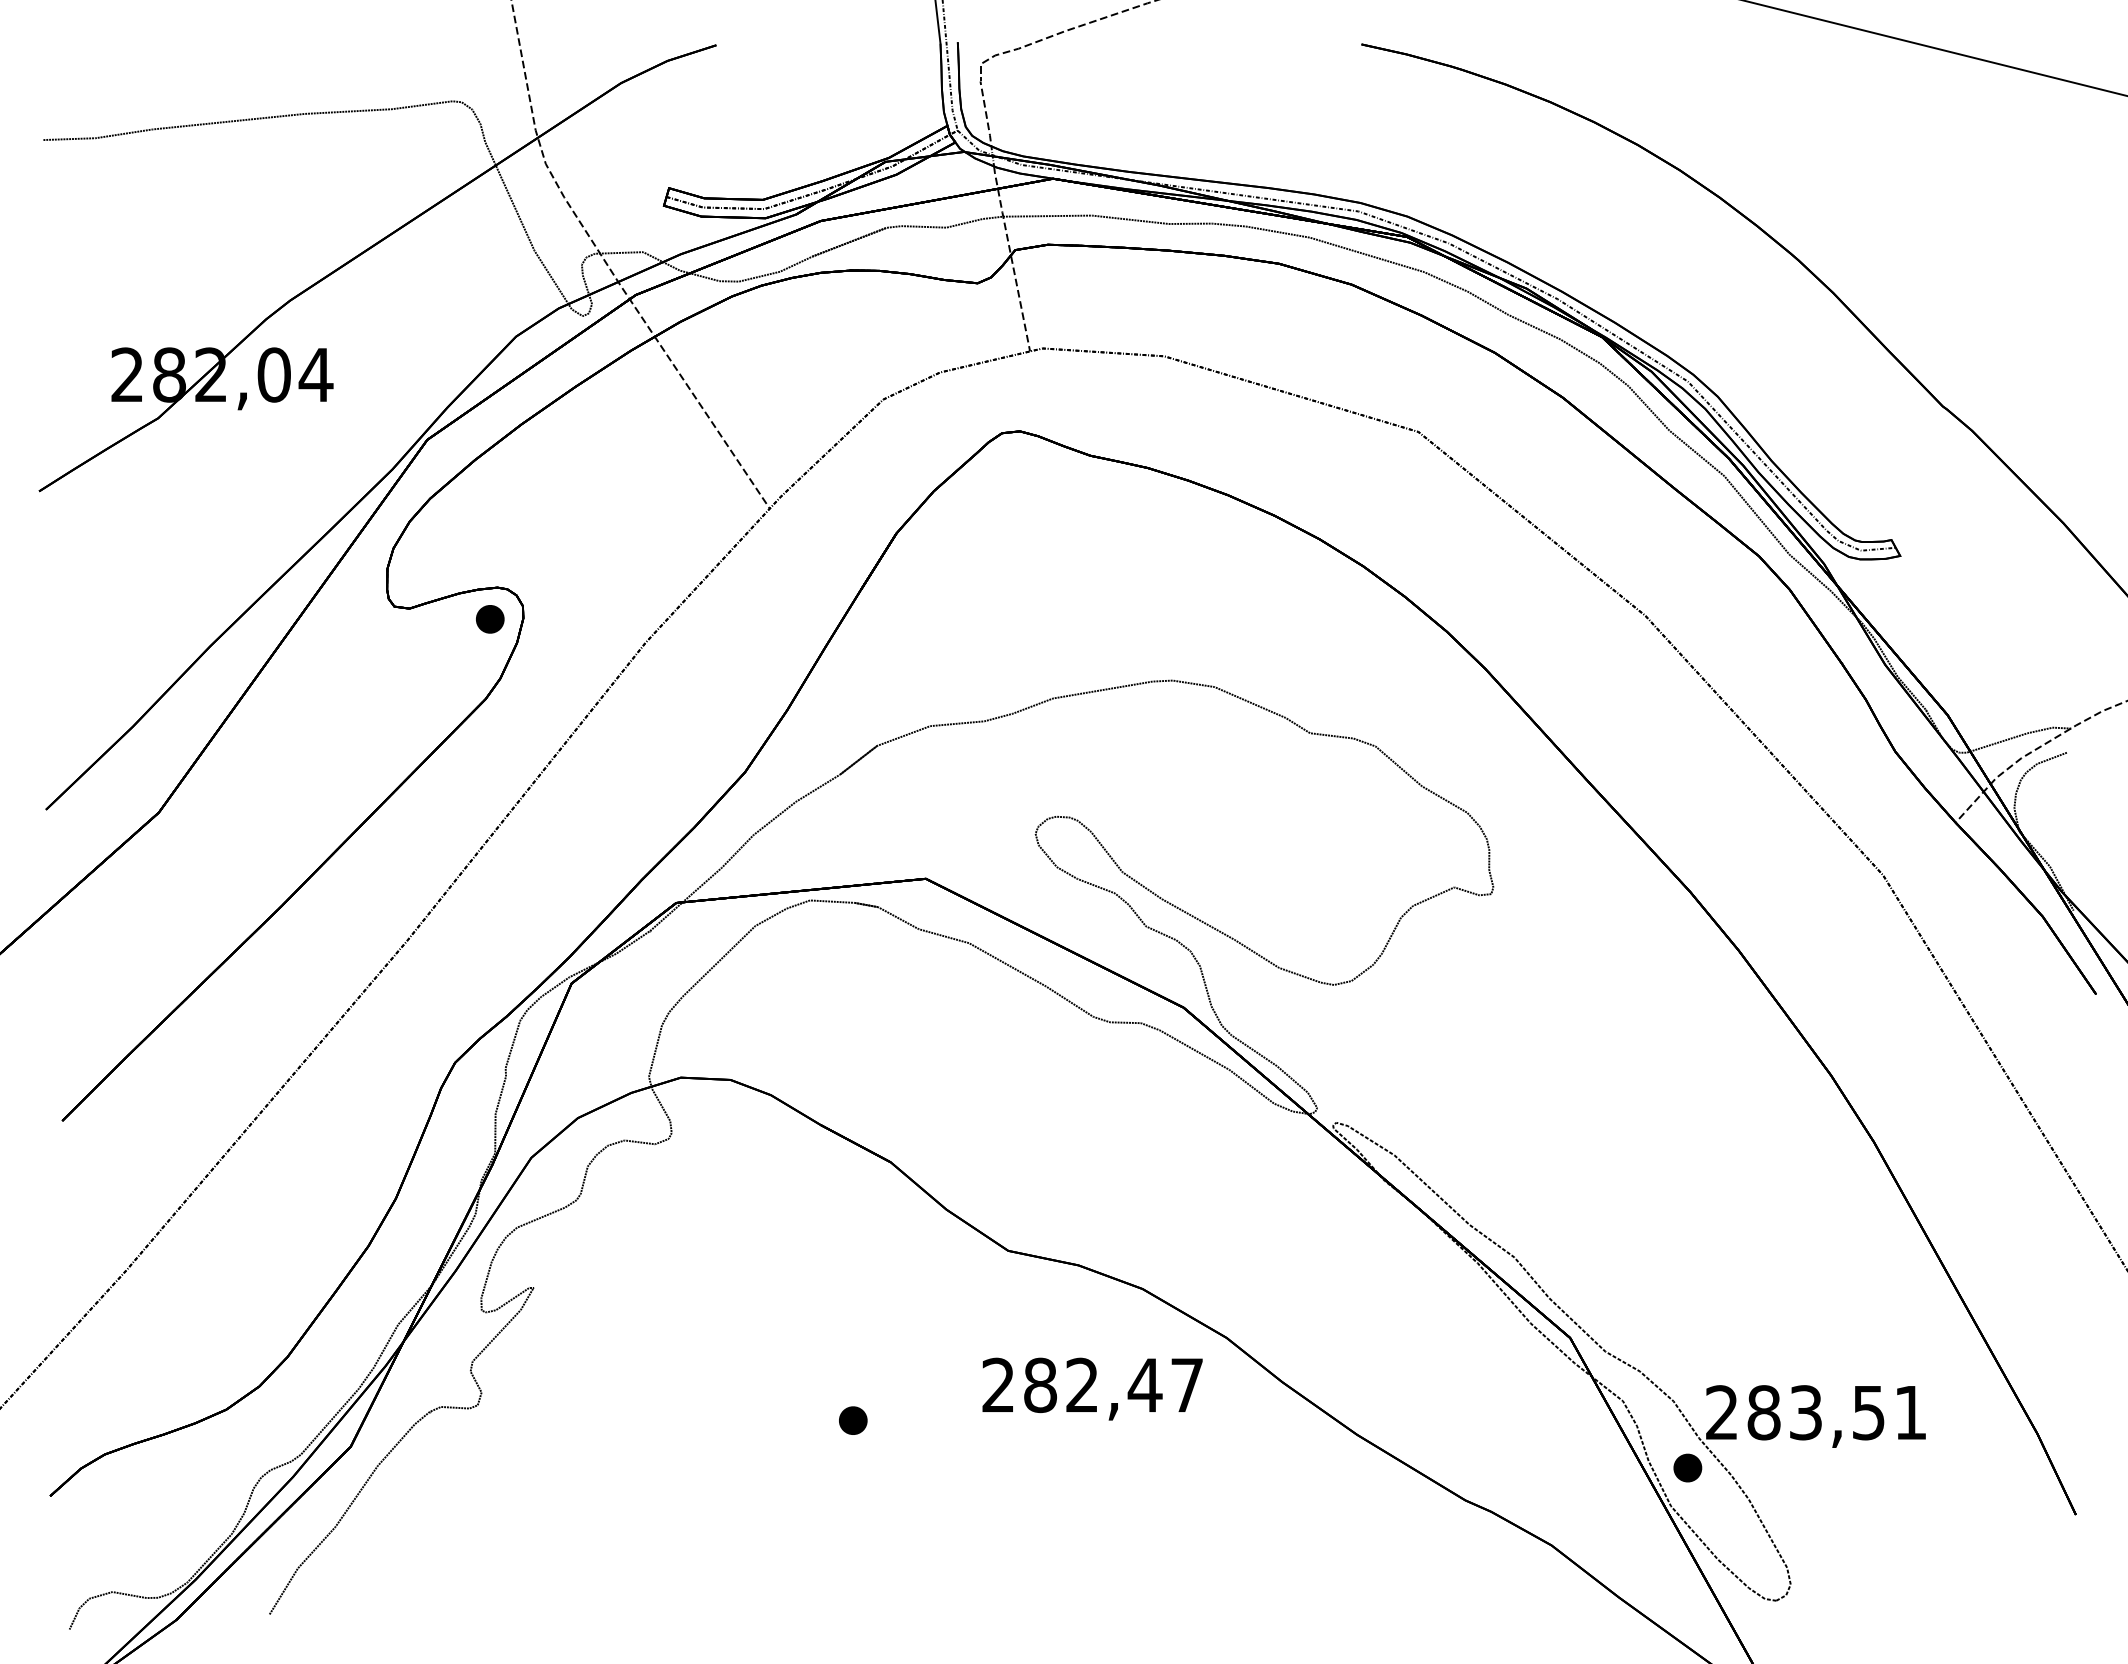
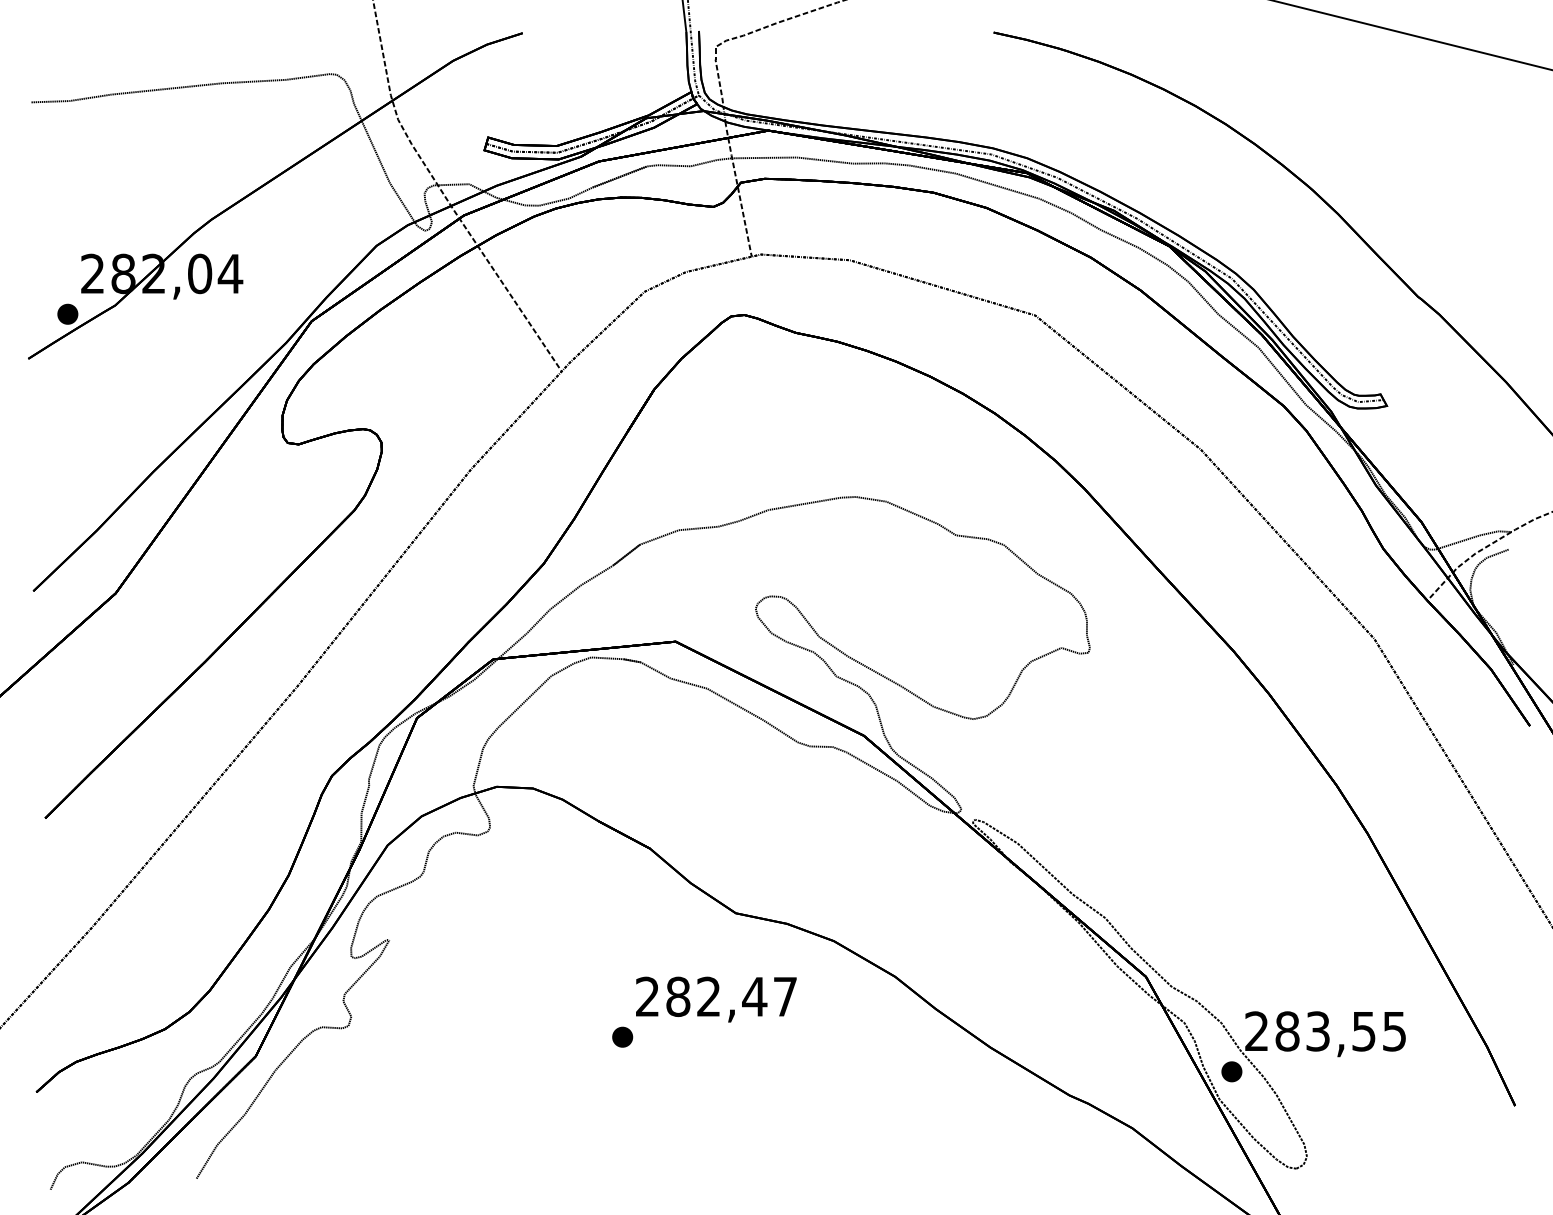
part: (490, 619) -> (68, 314), moved
text: (1092, 1388) -> (716, 999), moved
text: (1910, 1413) -> (1394, 1031), 283,51 -> 283,55

